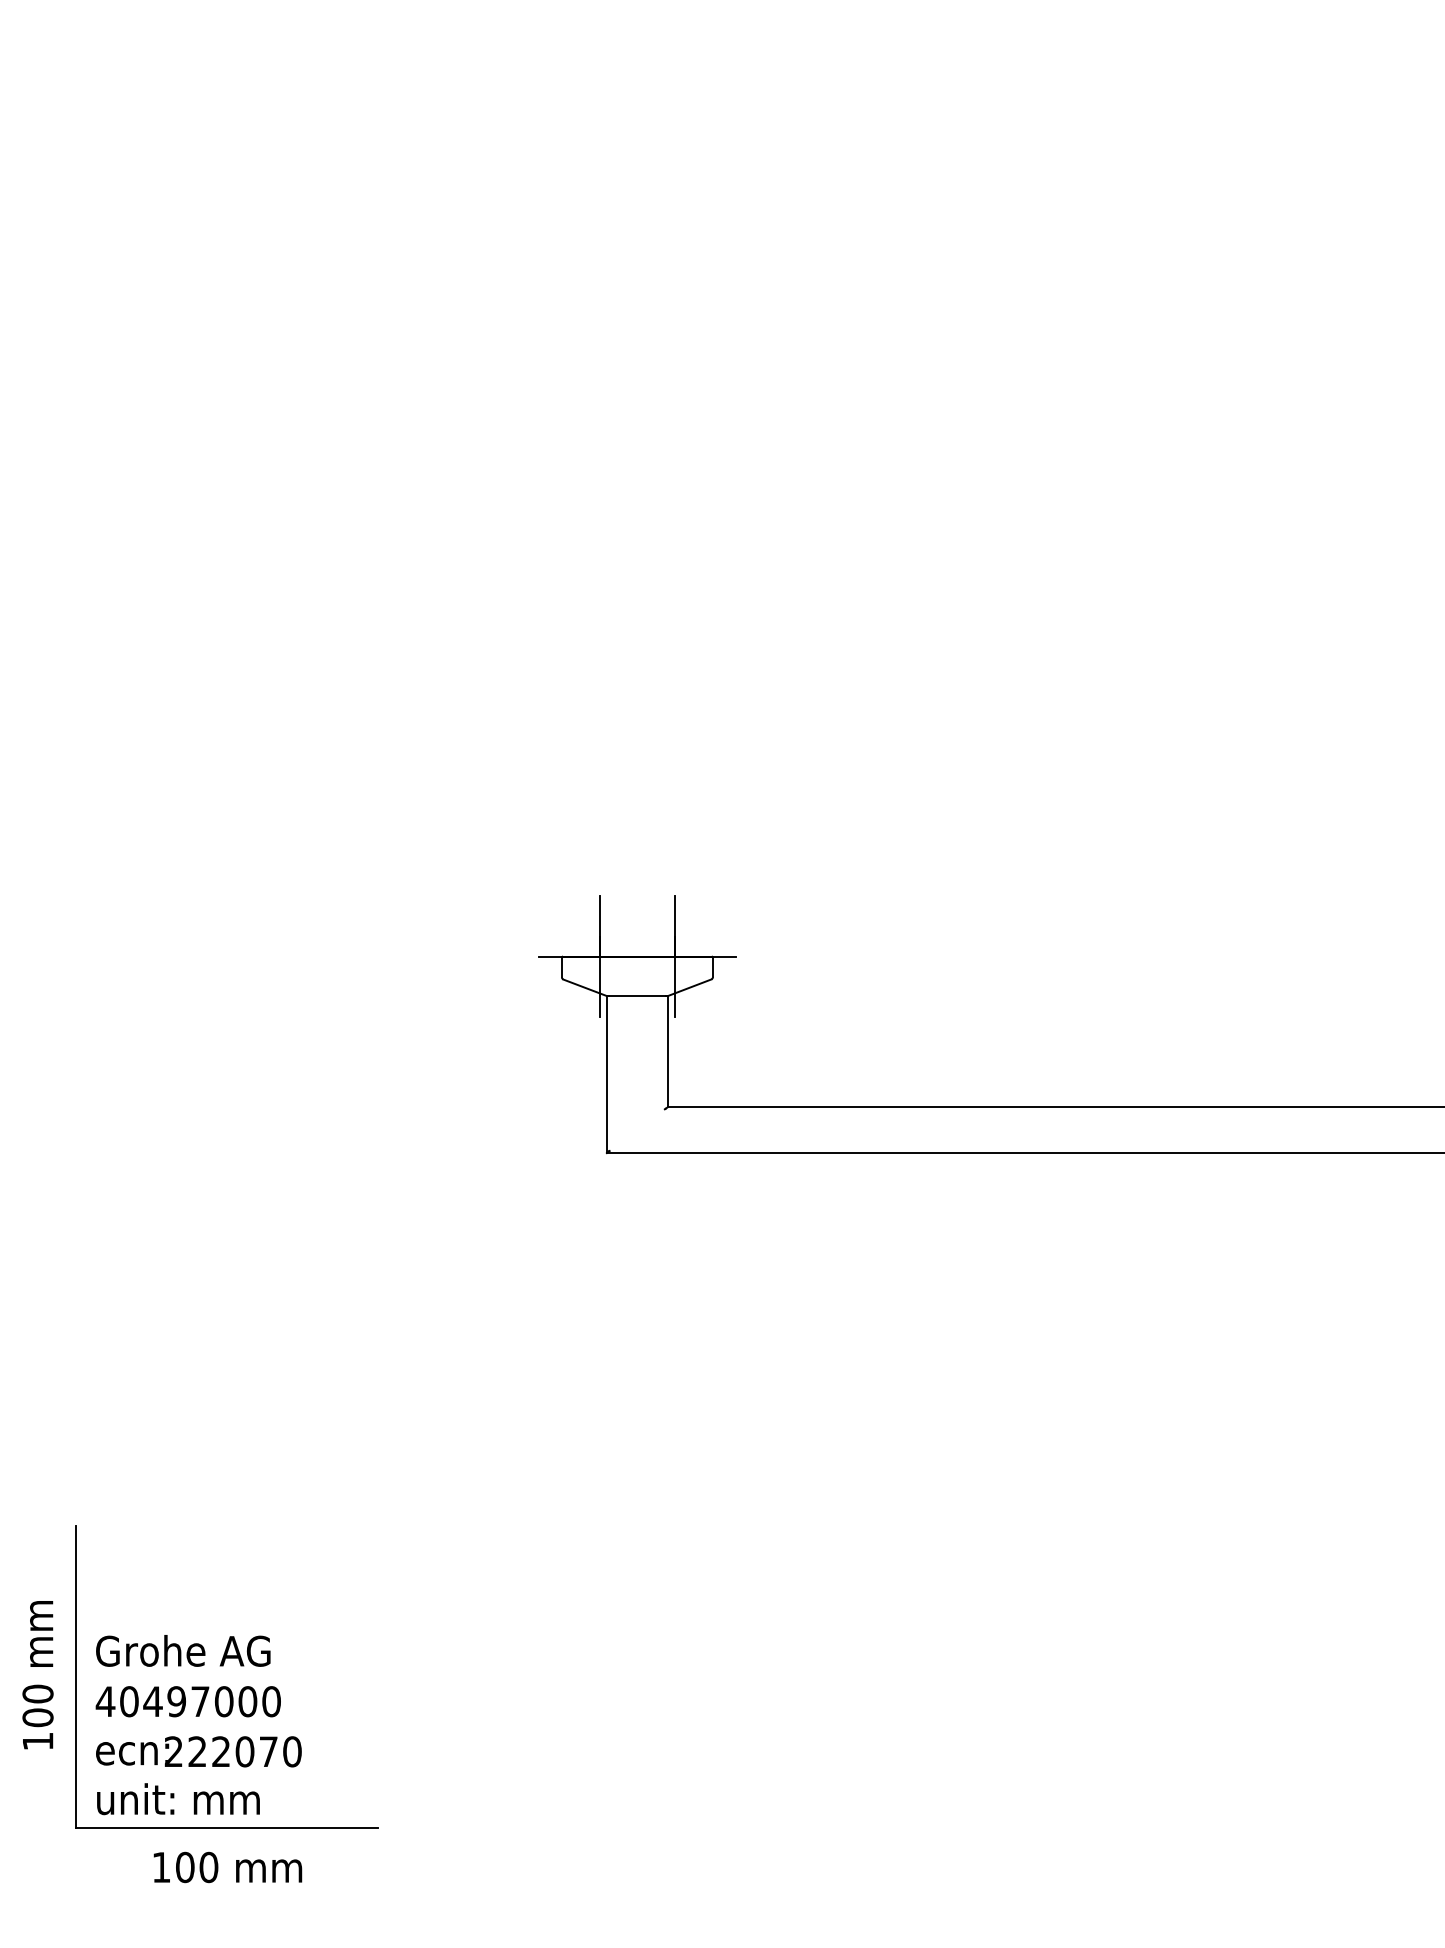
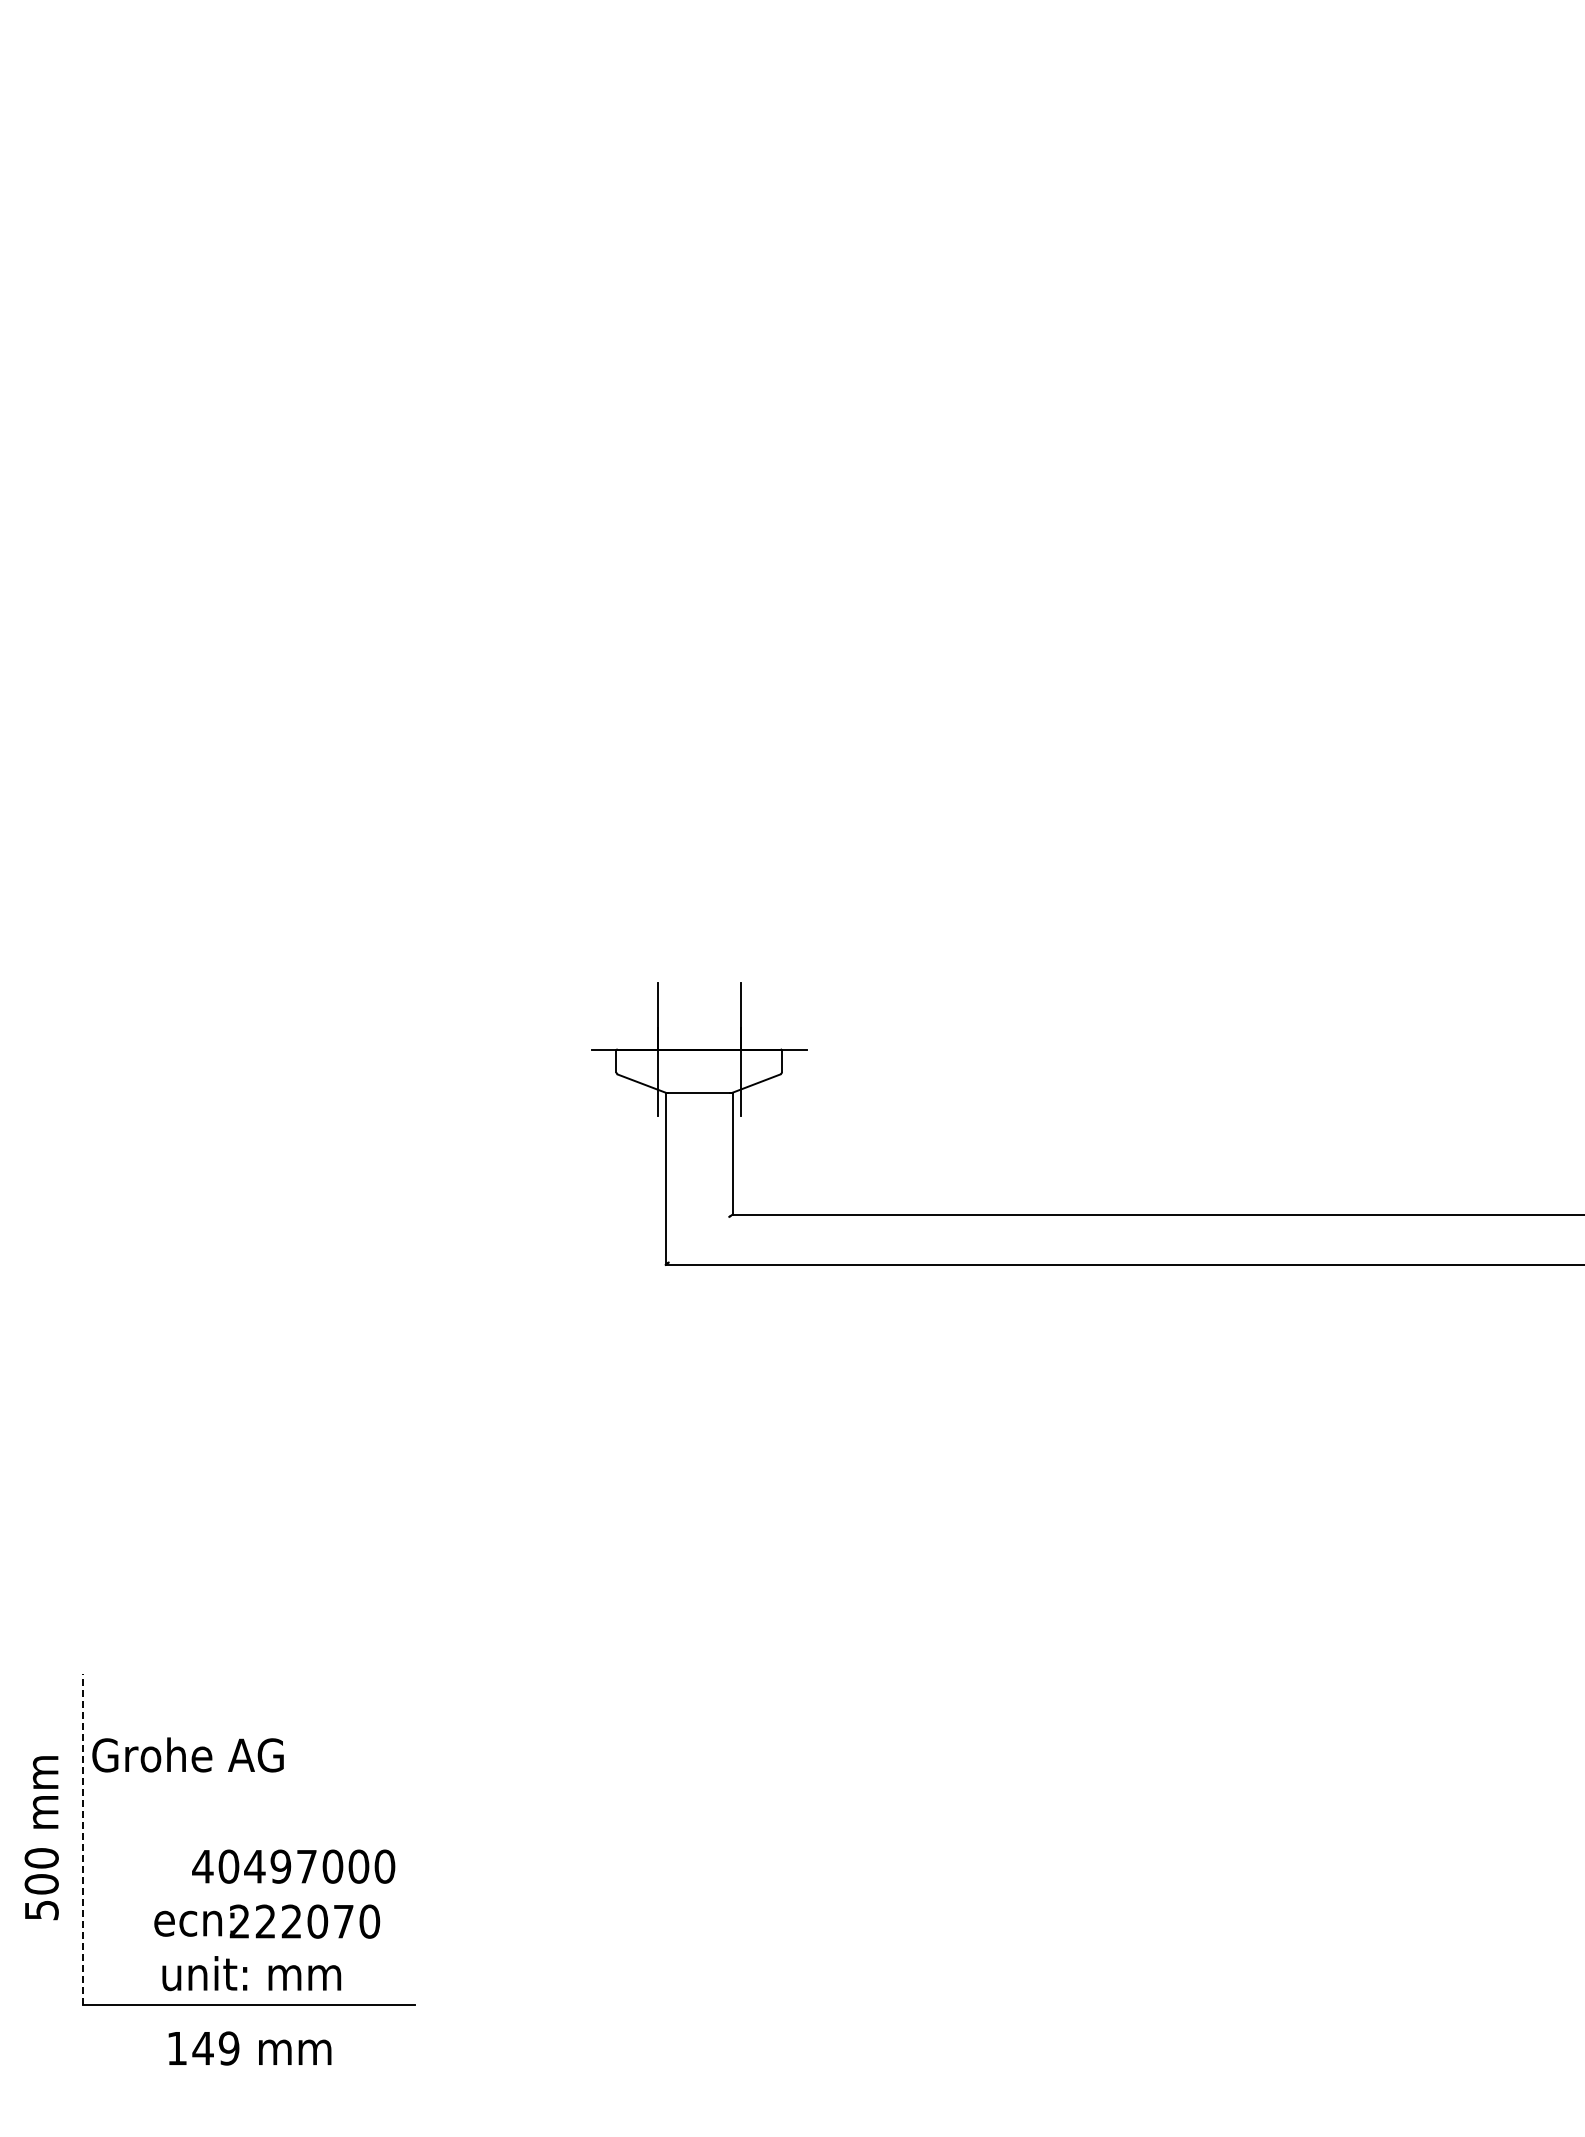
text: (182, 1650) -> (187, 1754), moved
line: (76, 1676) -> (83, 1839), solid -> dashed
text: (188, 1701) -> (293, 1866), moved
text: (37, 1741) -> (41, 1910), 100 -> 500
text: (199, 1751) -> (267, 1921), moved
text: (178, 1799) -> (251, 1973), moved
text: (196, 1867) -> (215, 2048), 100 -> 149

